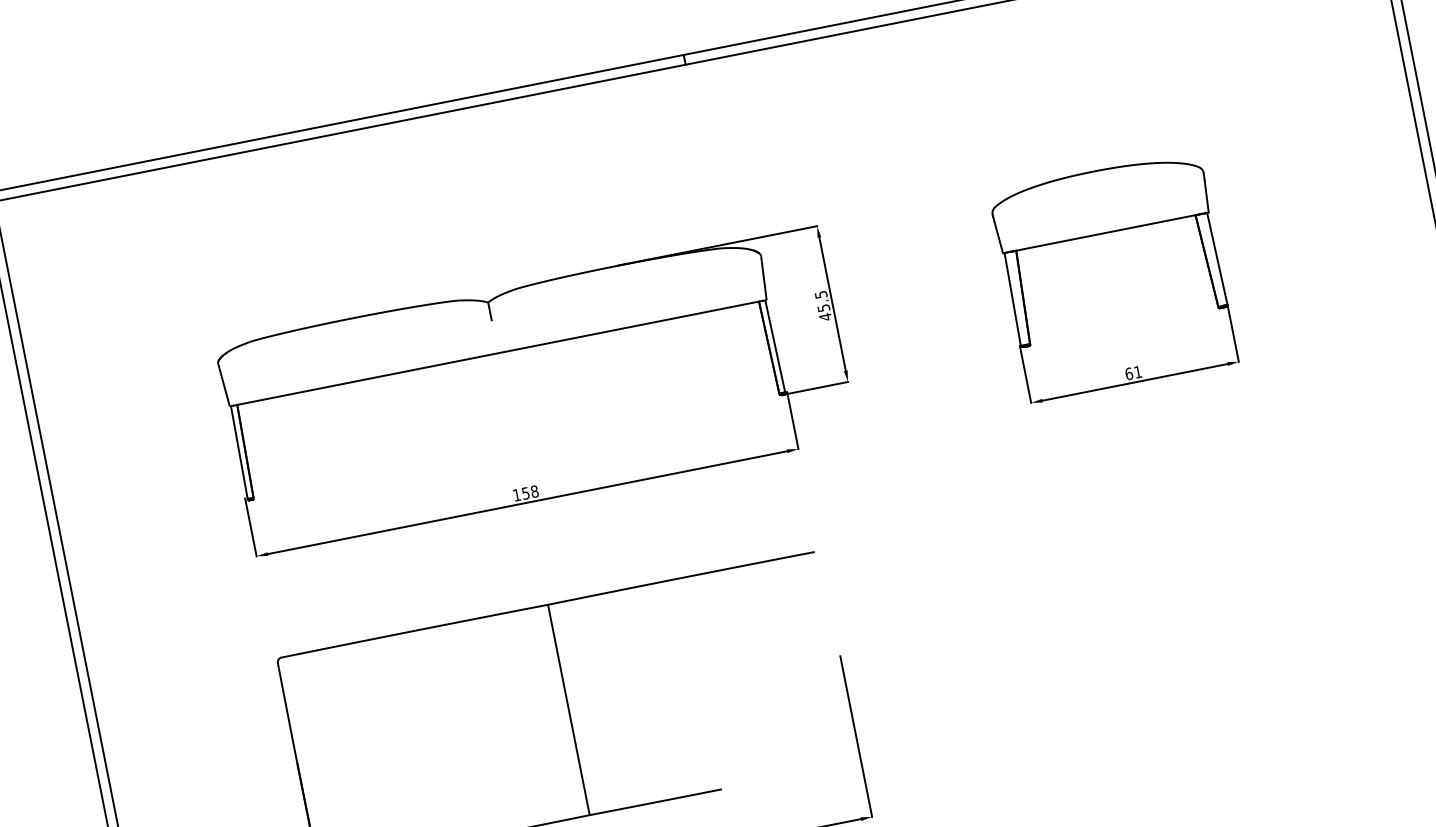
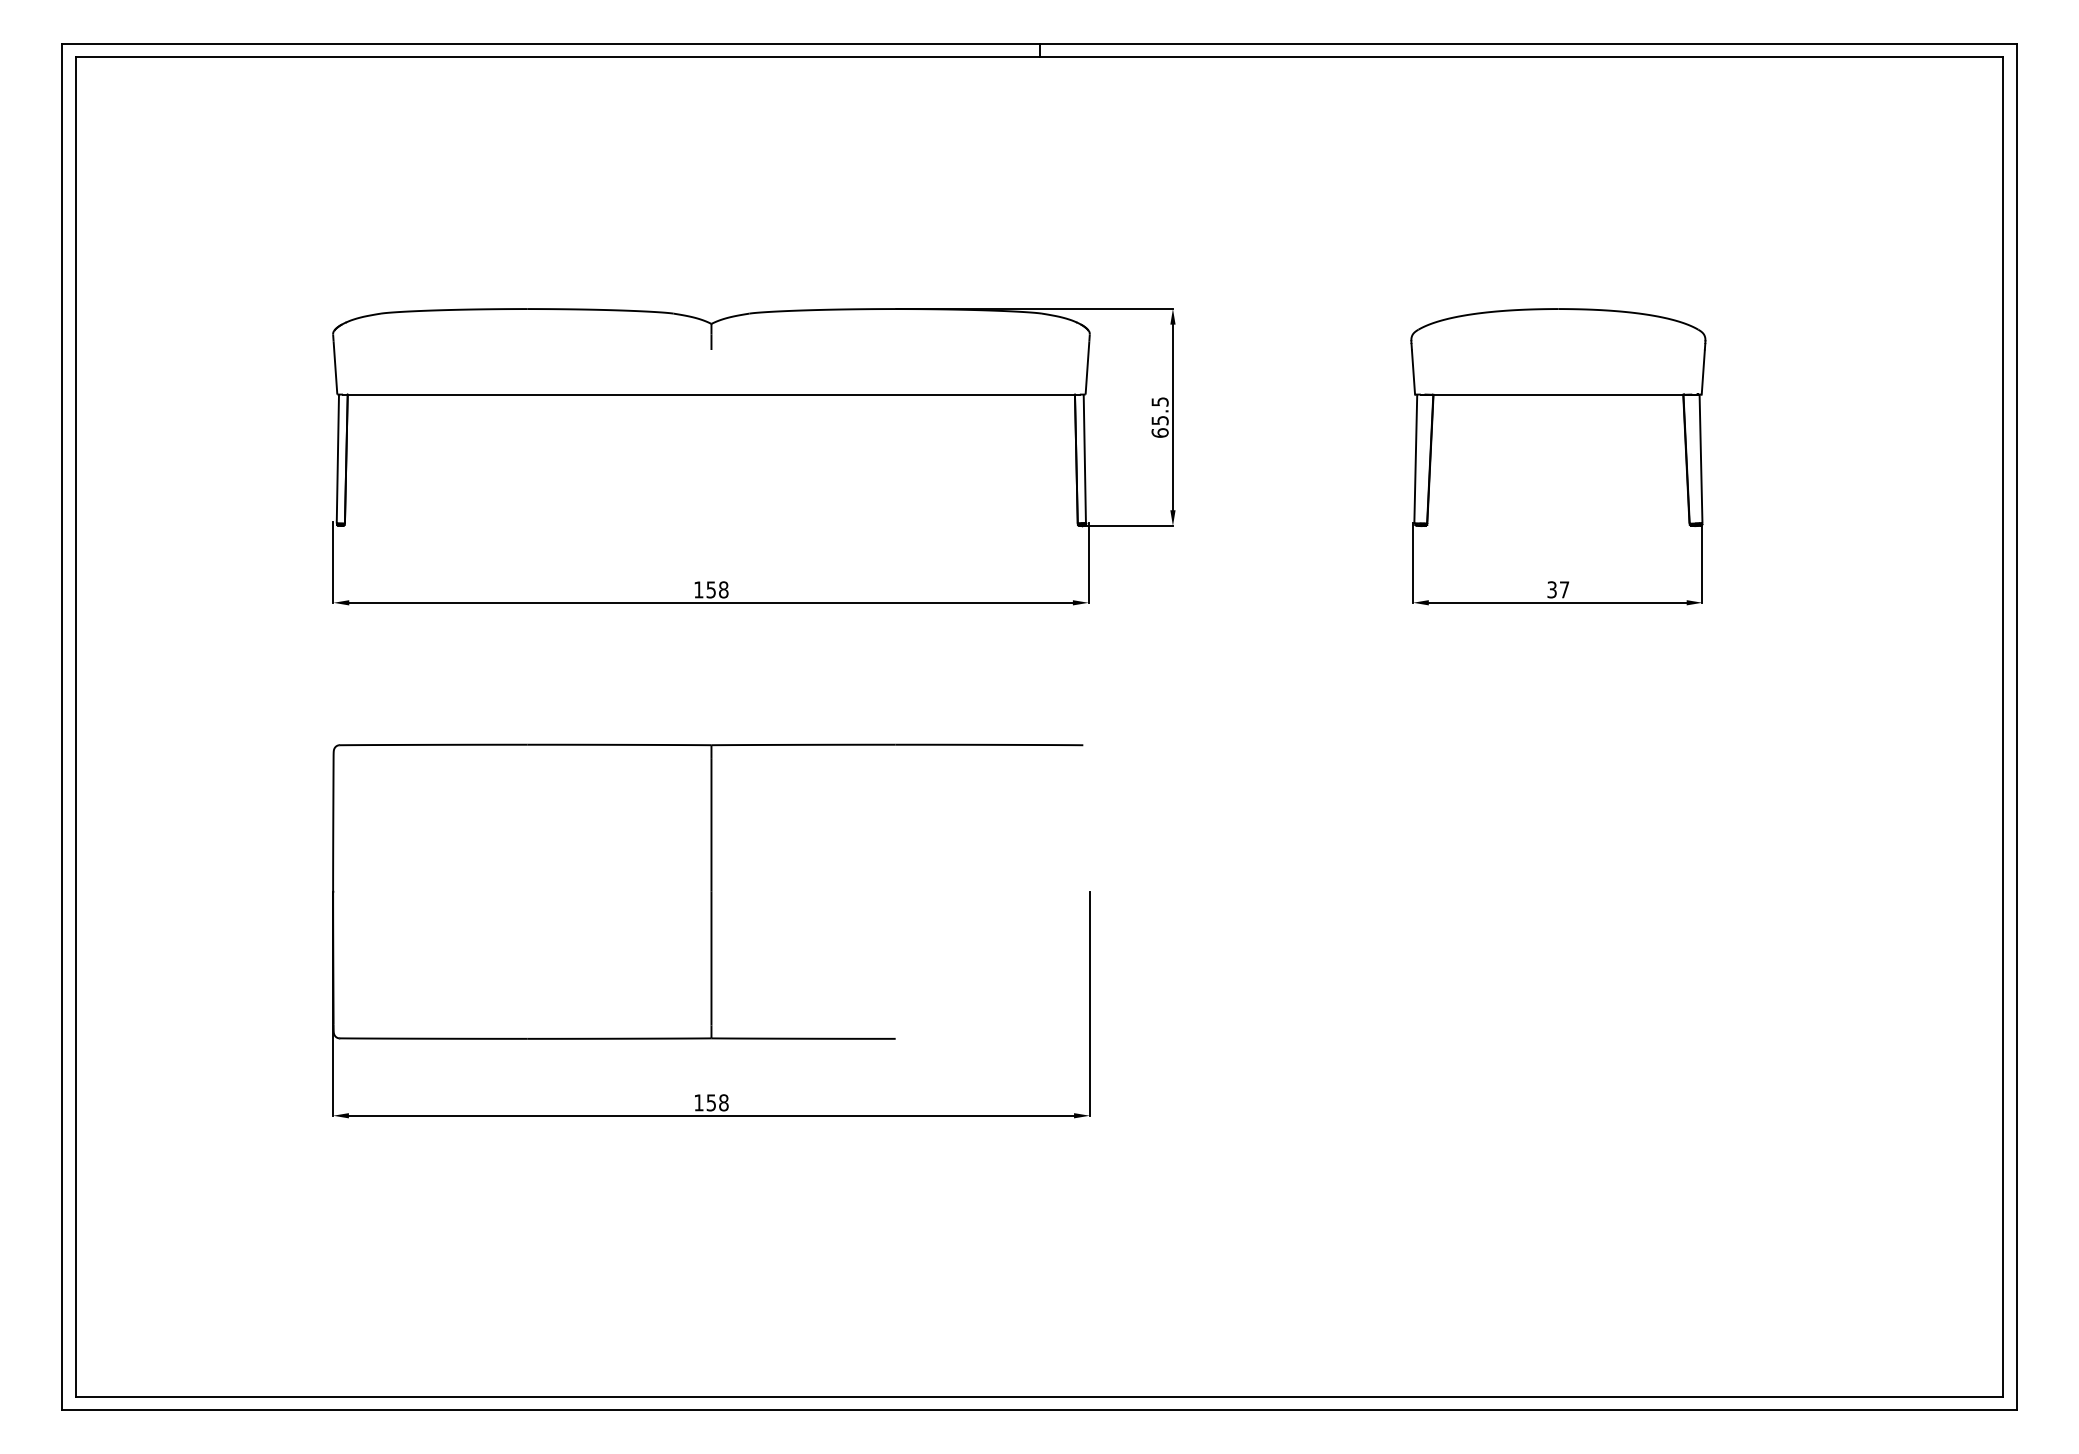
text: (825, 317) -> (1159, 433), 45.5 -> 65.5
text: (1133, 372) -> (1558, 589), 61 -> 37

